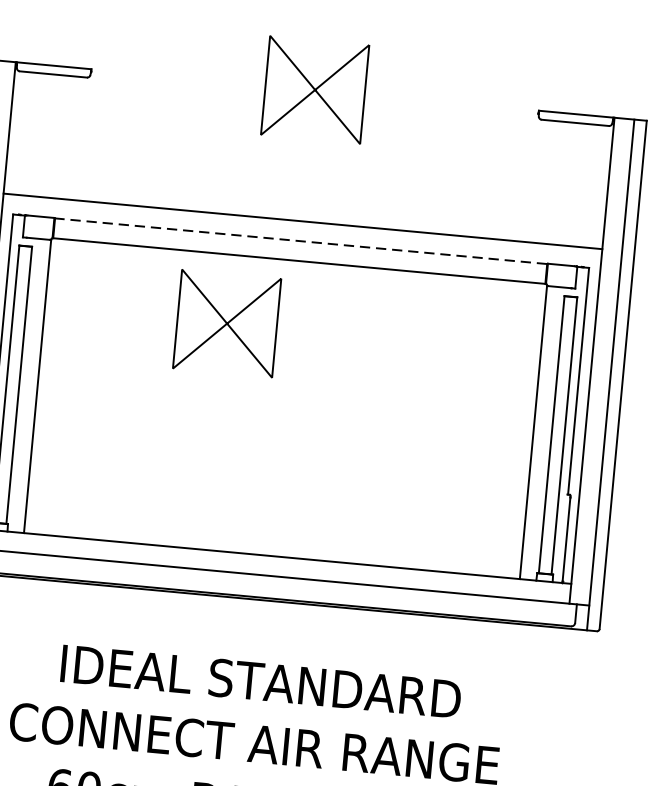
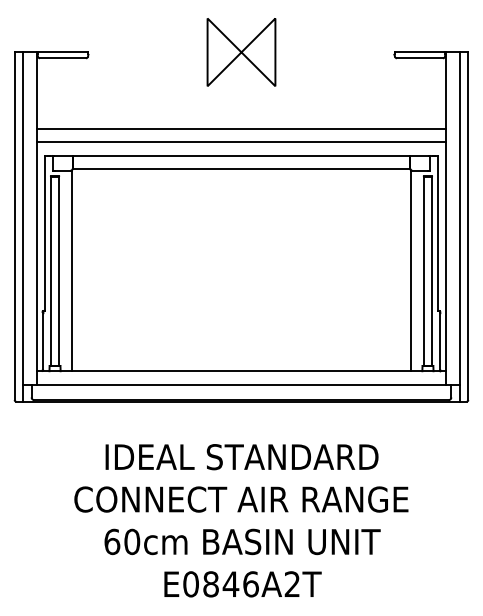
line: (304, 201) -> (241, 128), added
line: (301, 240) -> (241, 155), dashed -> solid
part: (227, 323) -> (196, 216), removed

